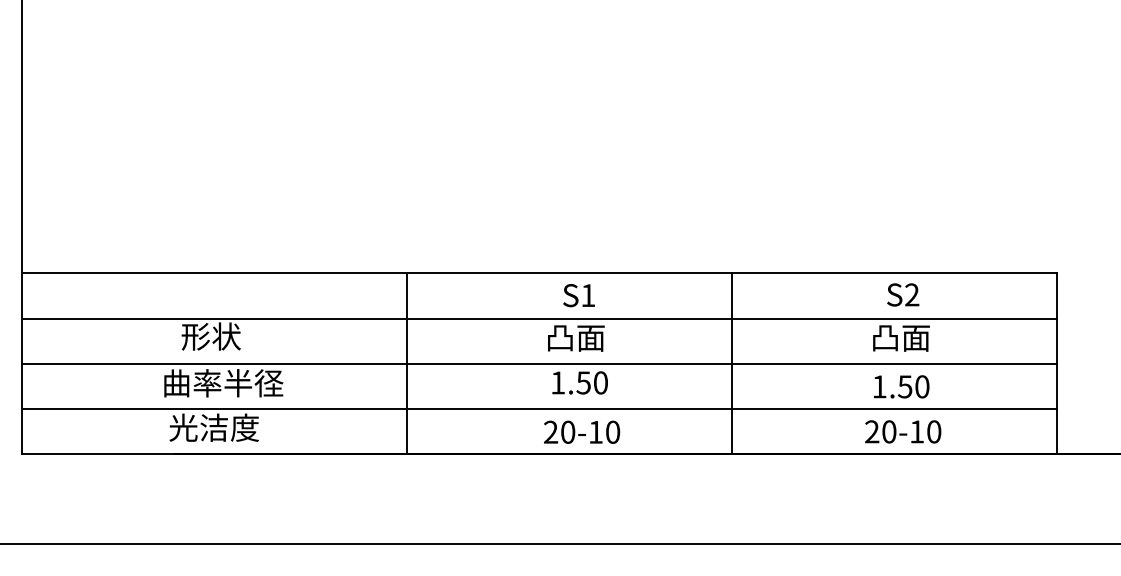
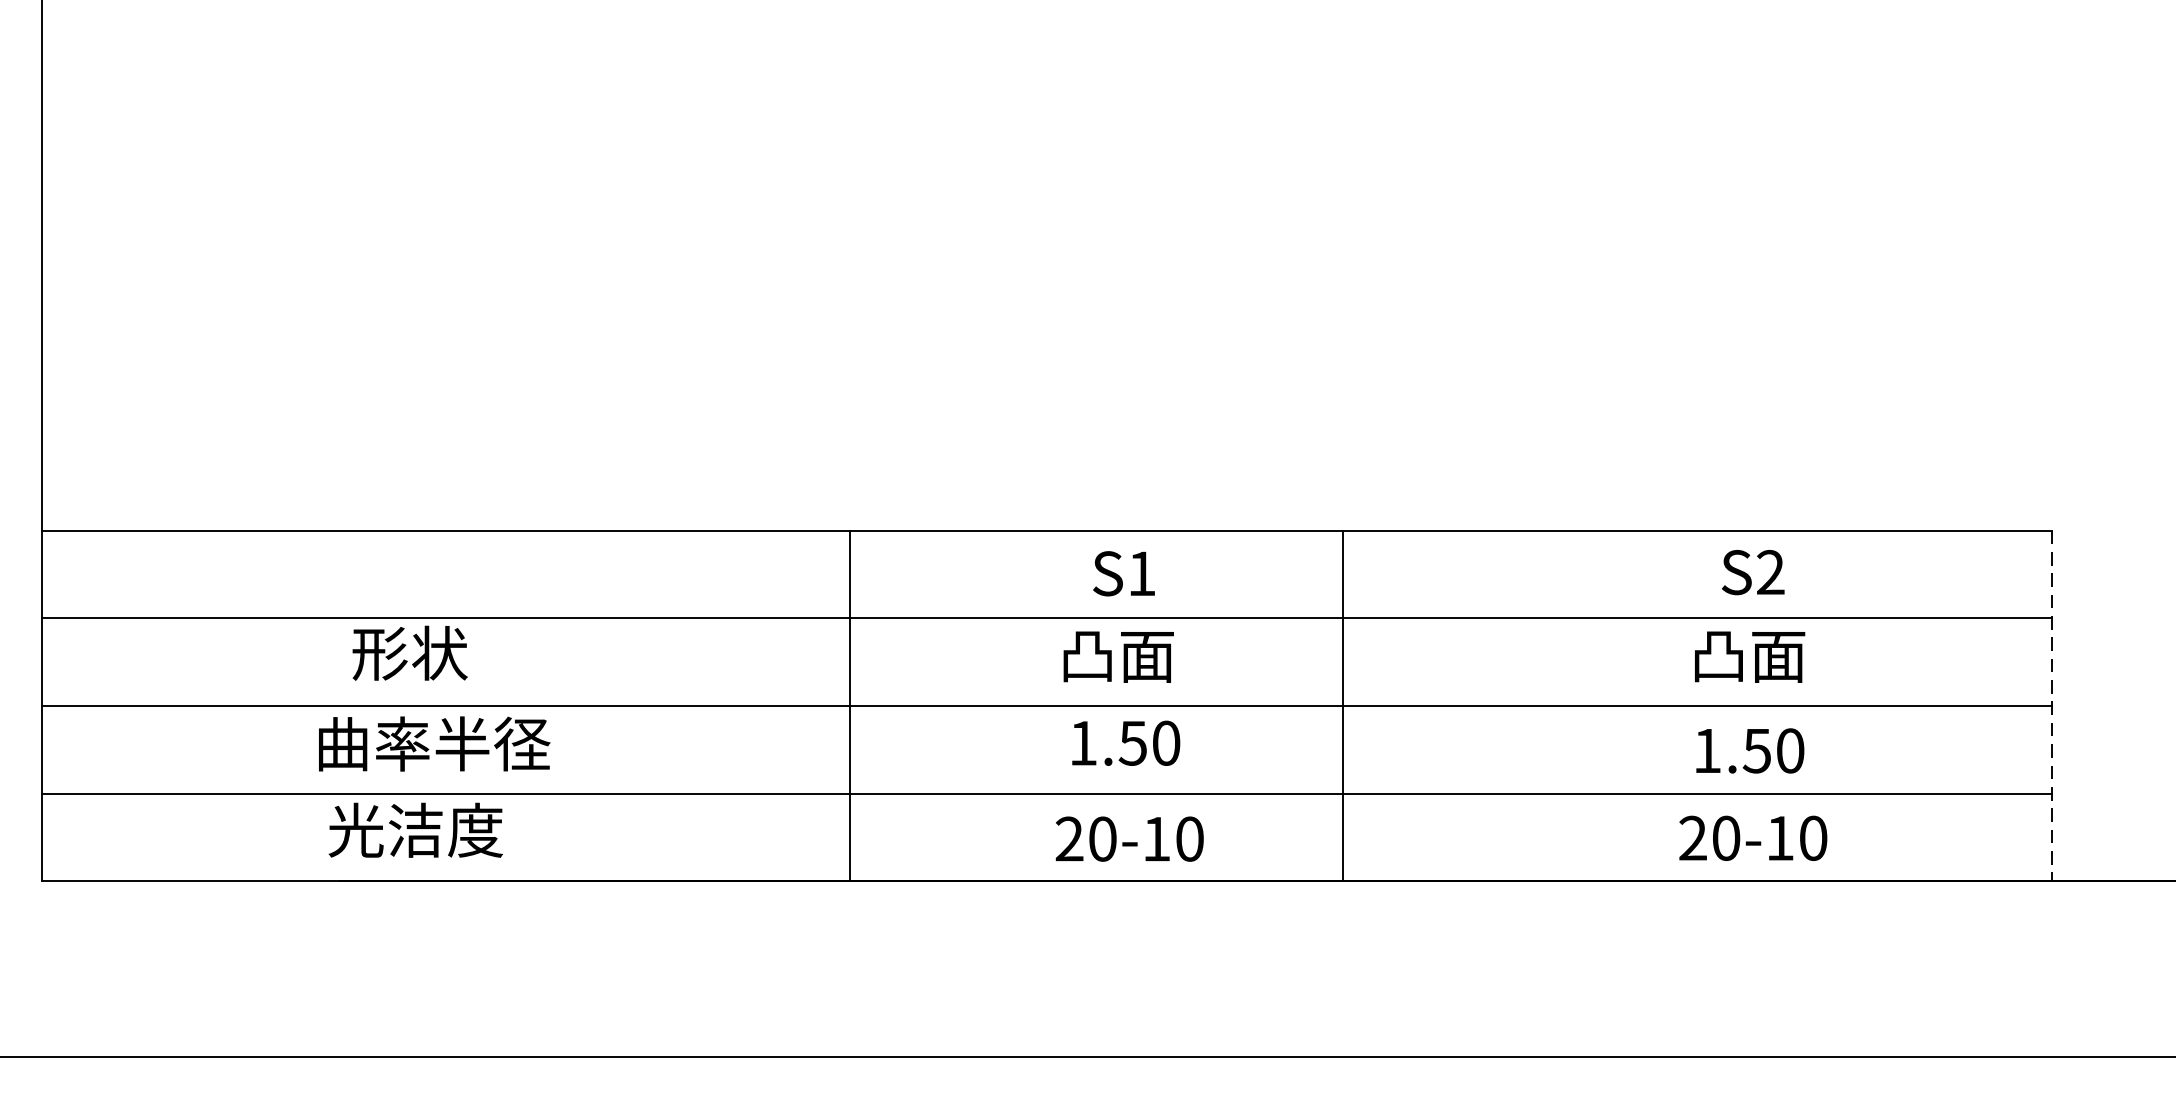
line: (406, 363) -> (849, 705), moved
line: (732, 363) -> (1344, 705), moved
line: (1057, 364) -> (2052, 707), solid -> dashed

